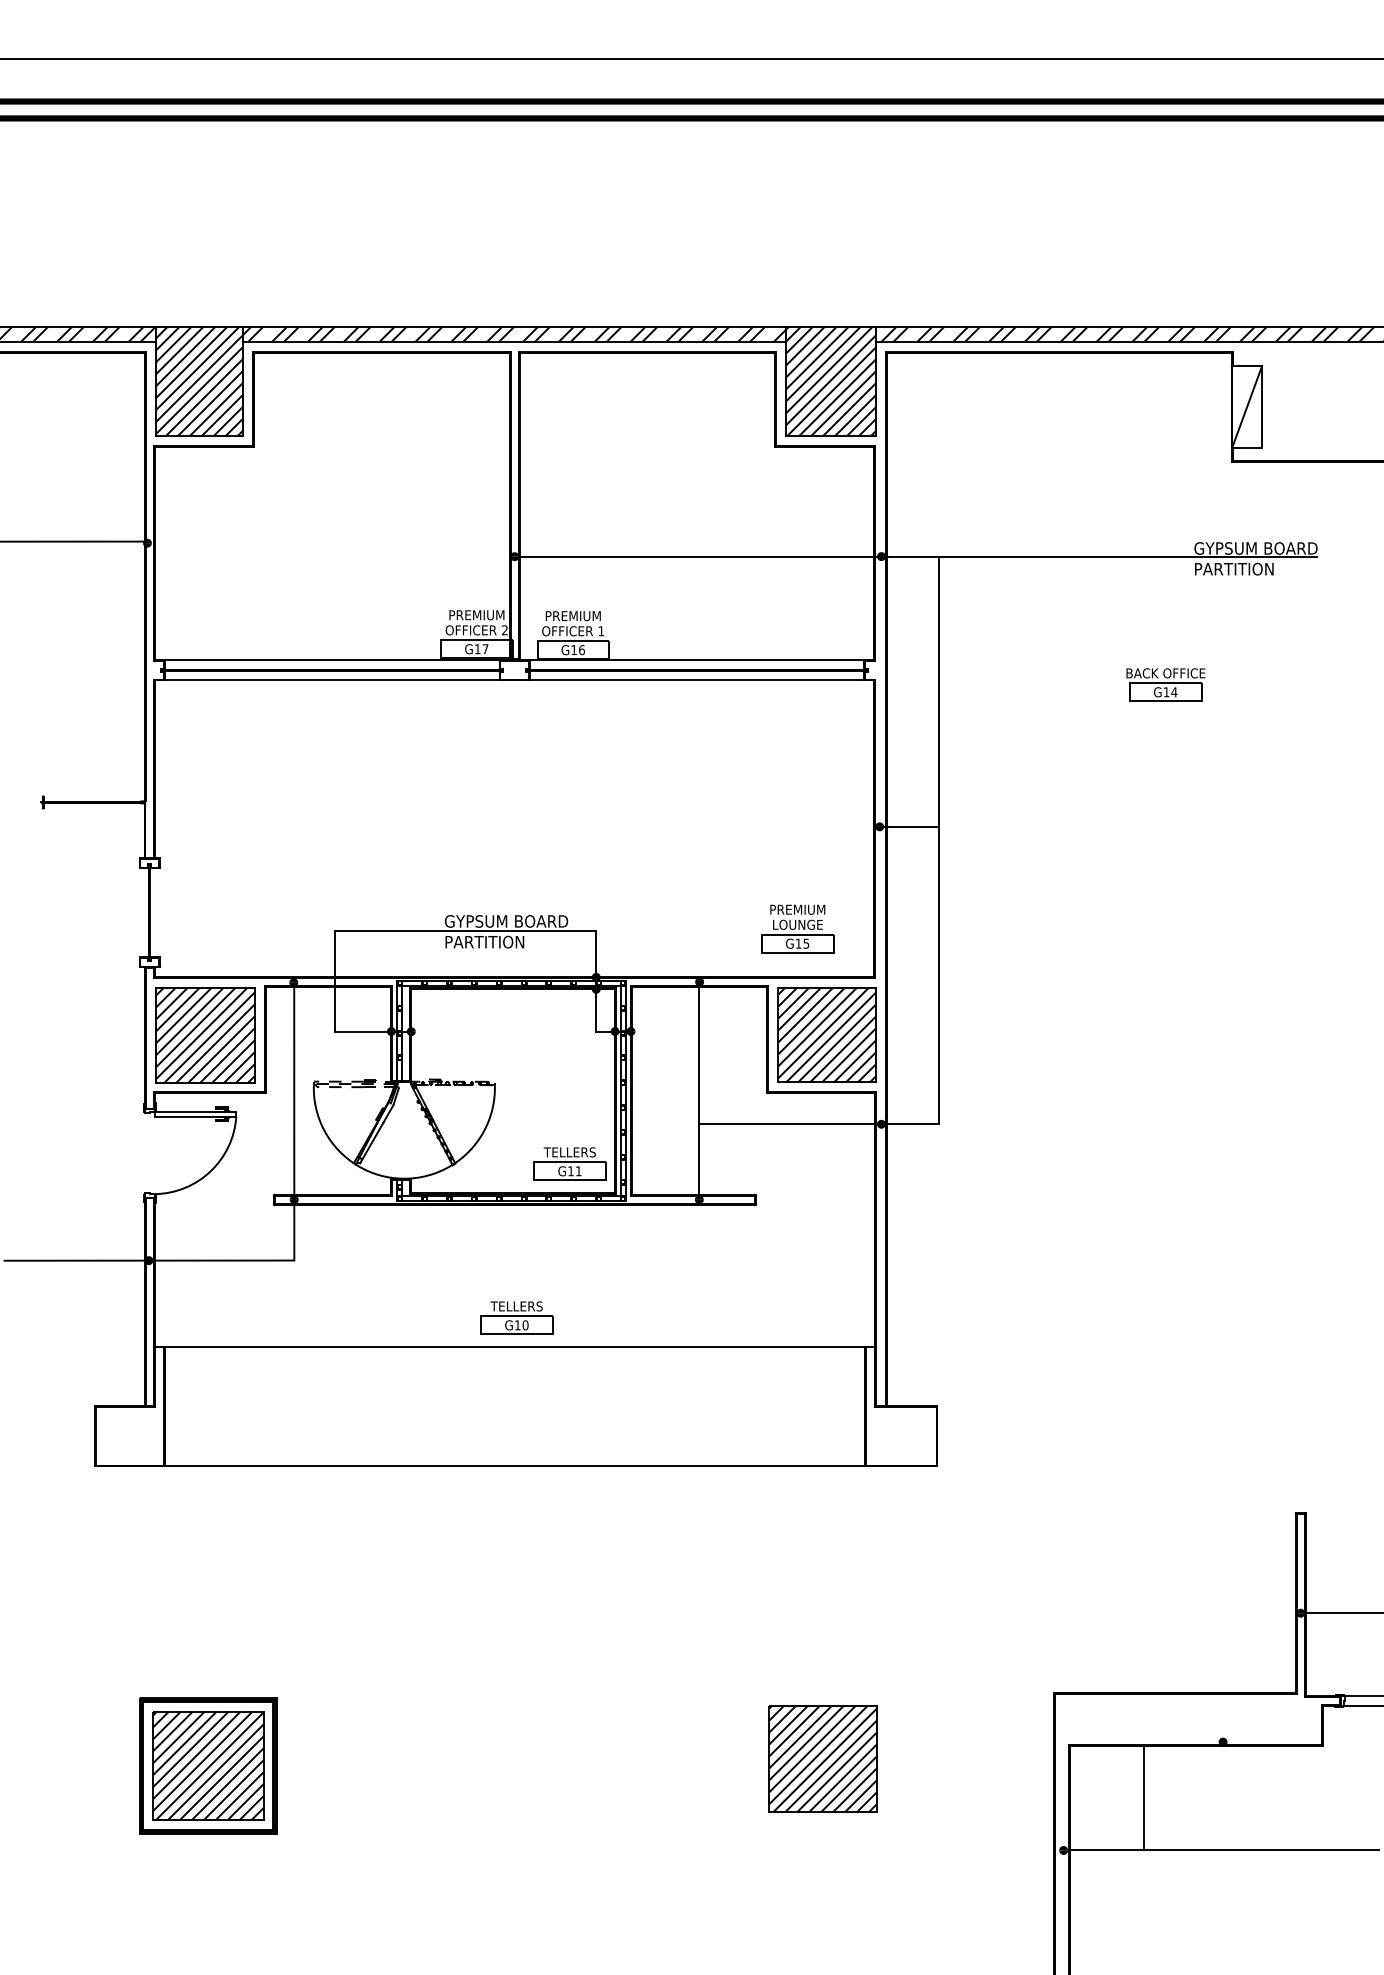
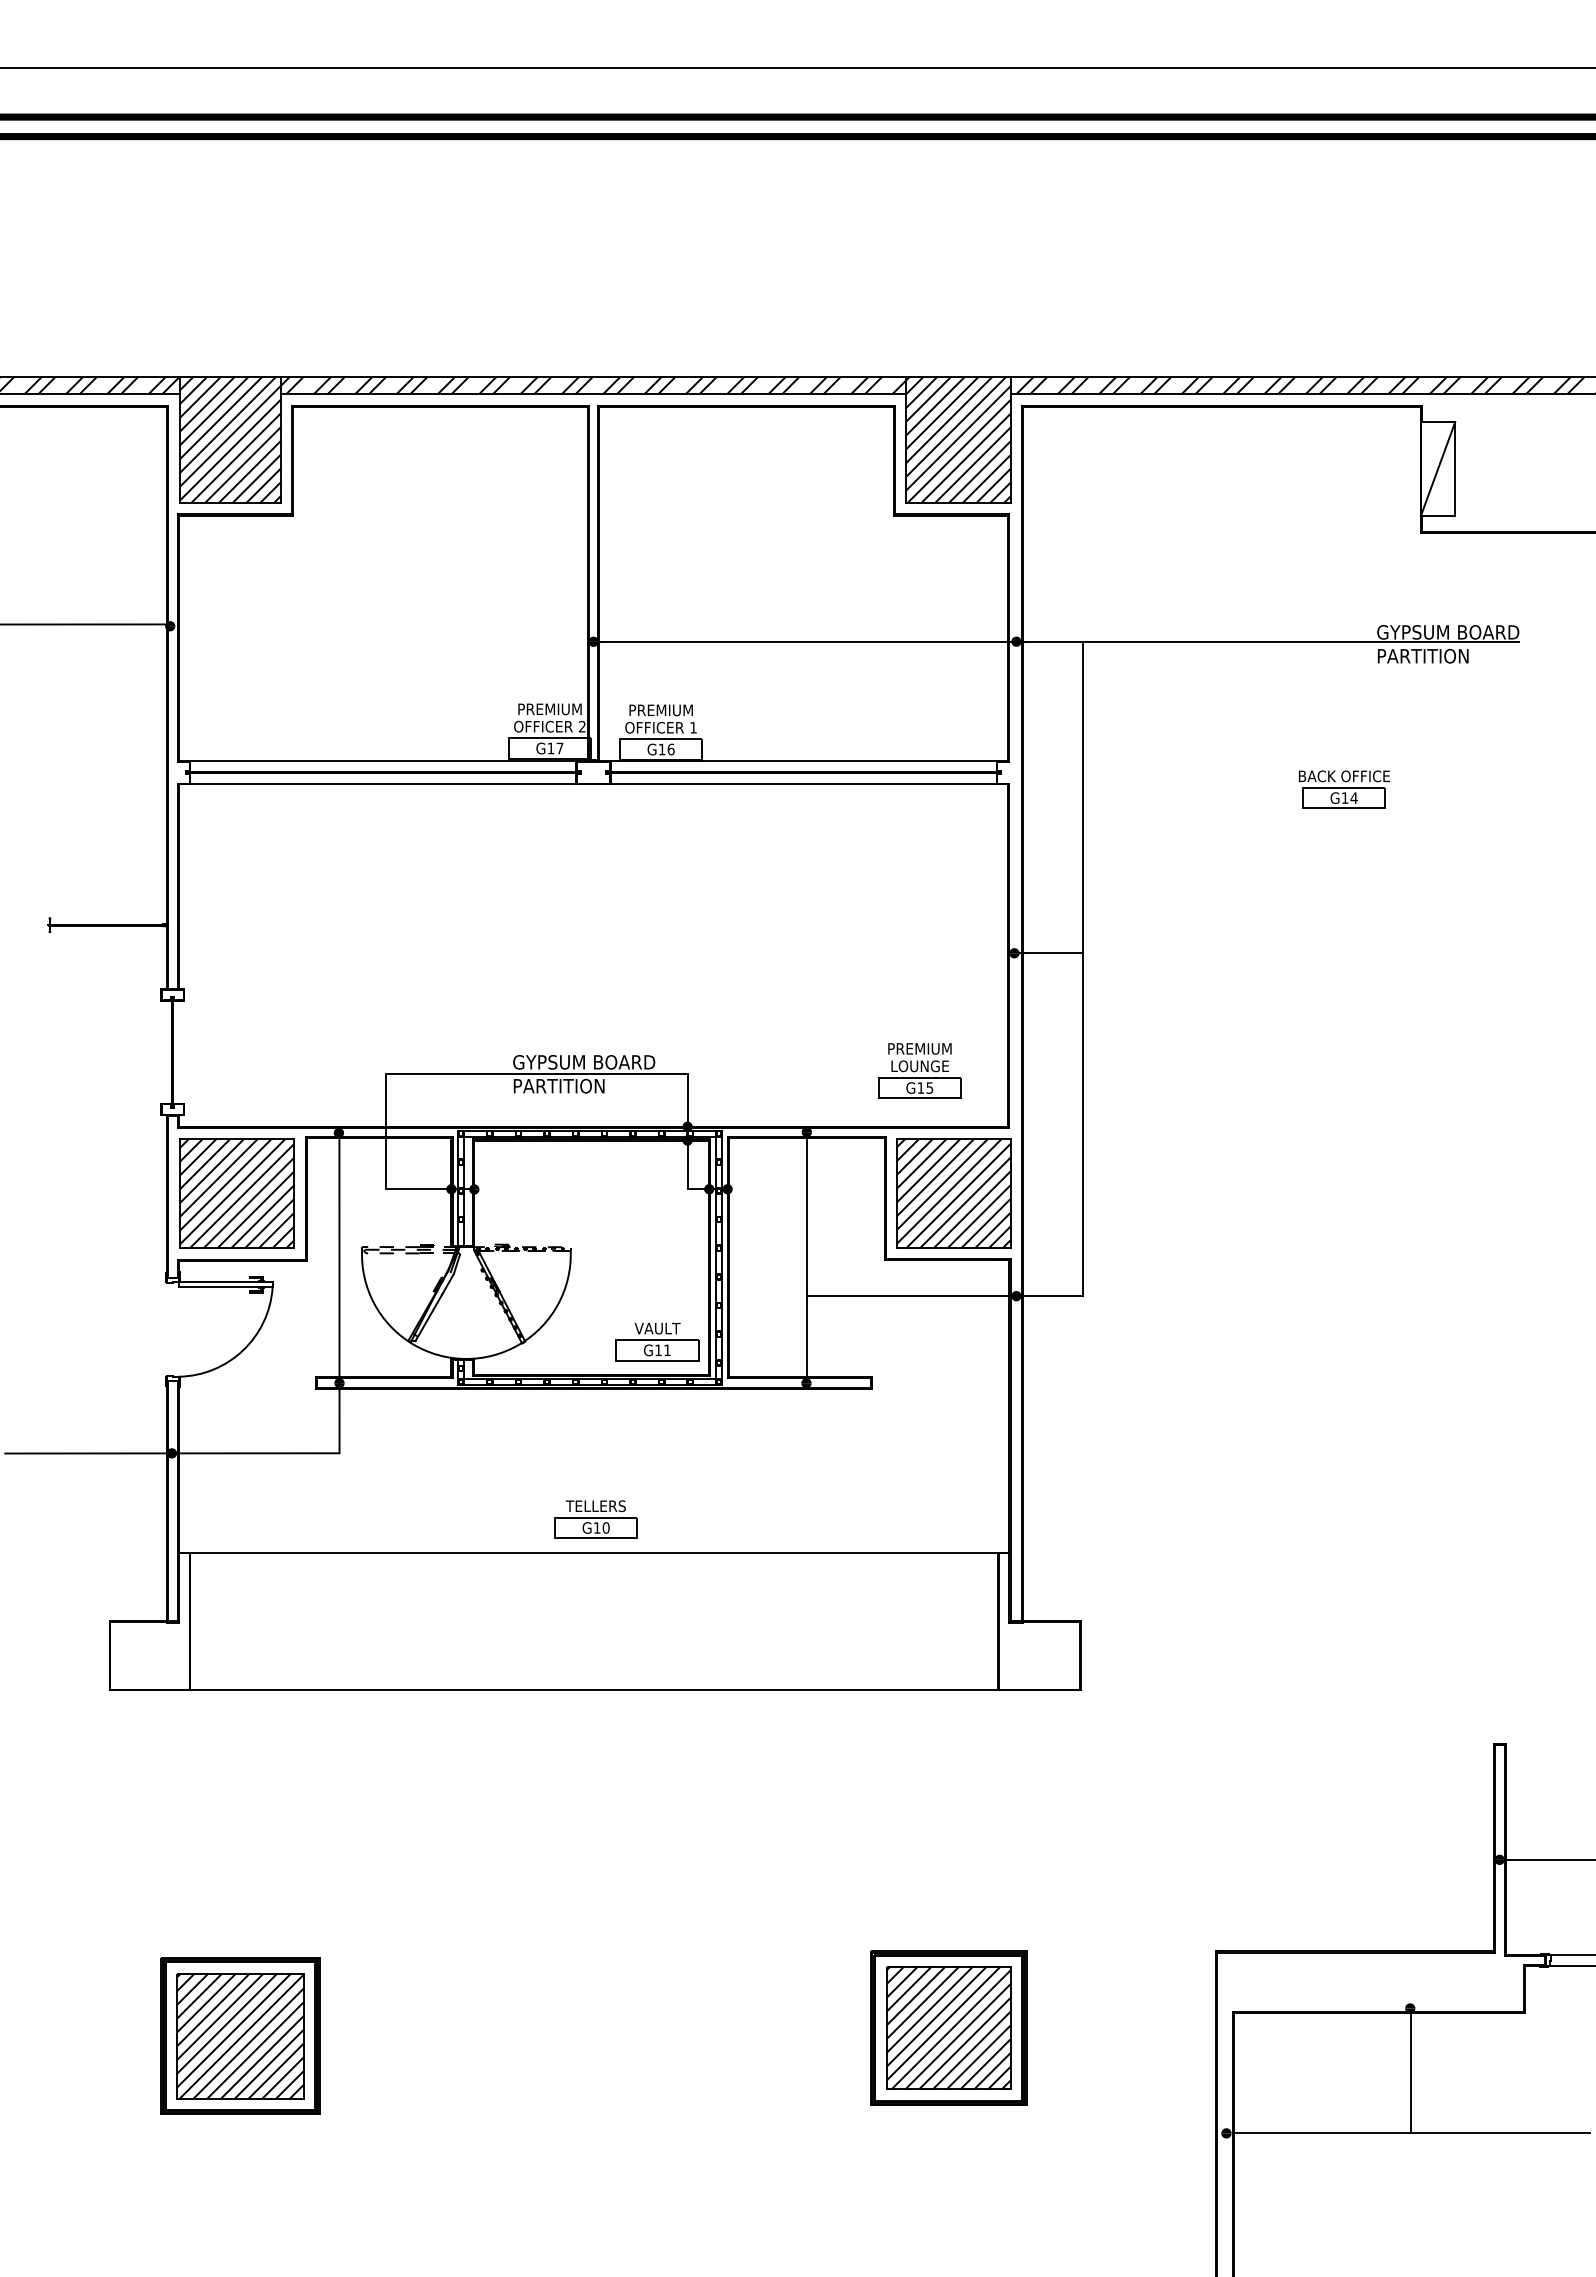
text: (570, 1152) -> (657, 1328), TELLERS -> VAULT
part: (822, 1758) -> (948, 2027), added
line: (1144, 1797) -> (1411, 2072), moved

